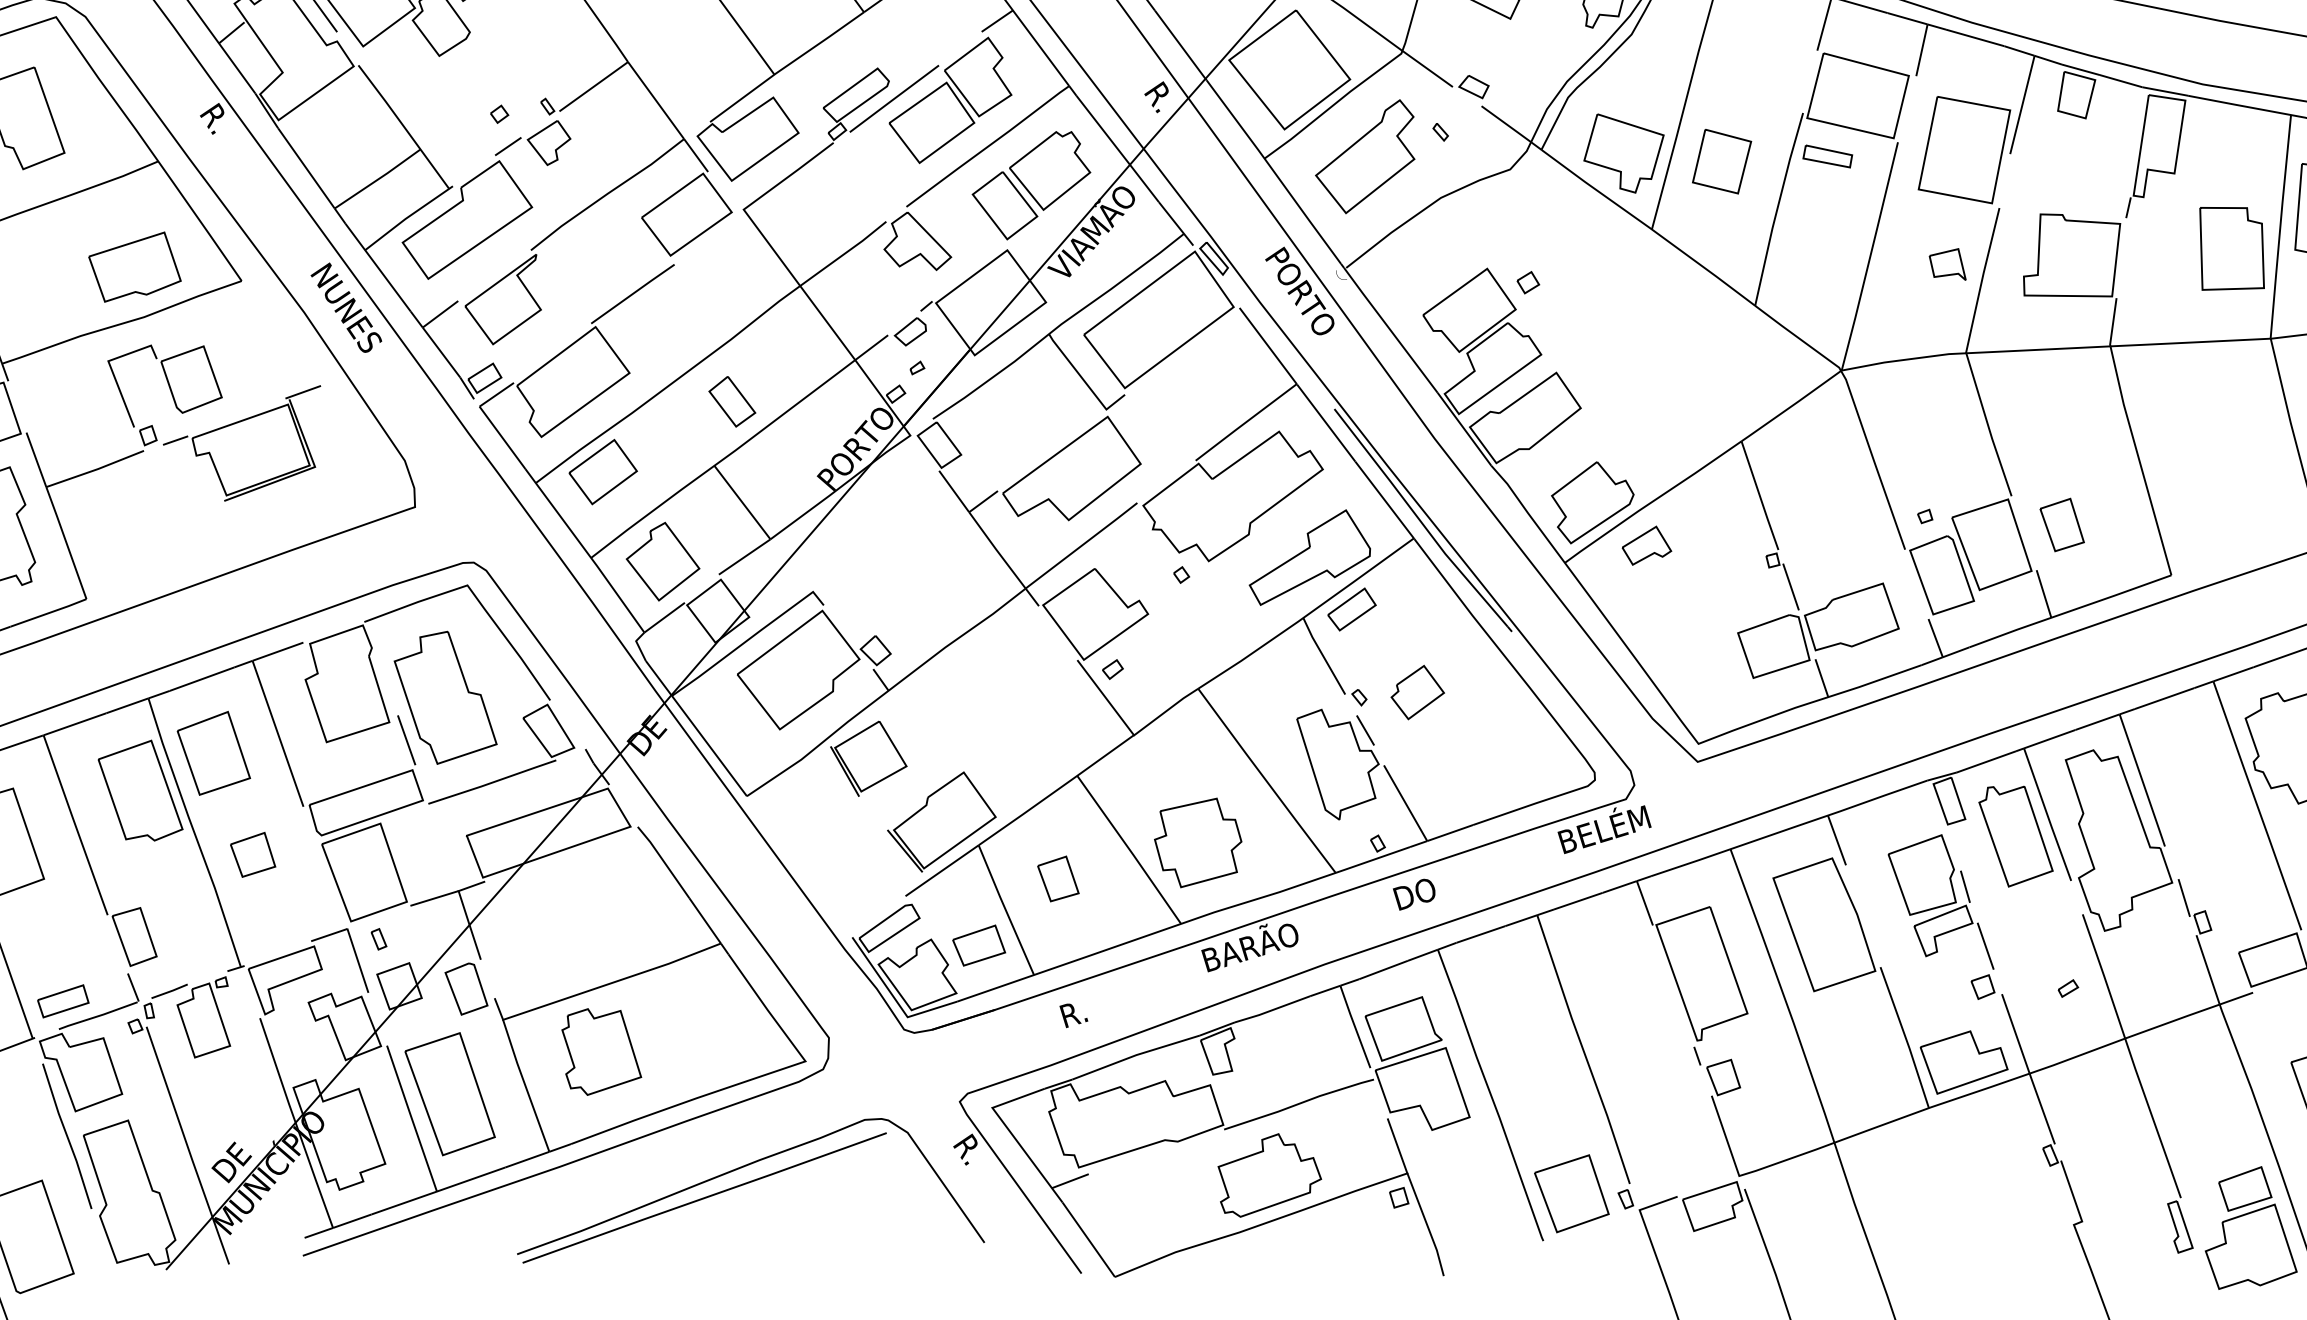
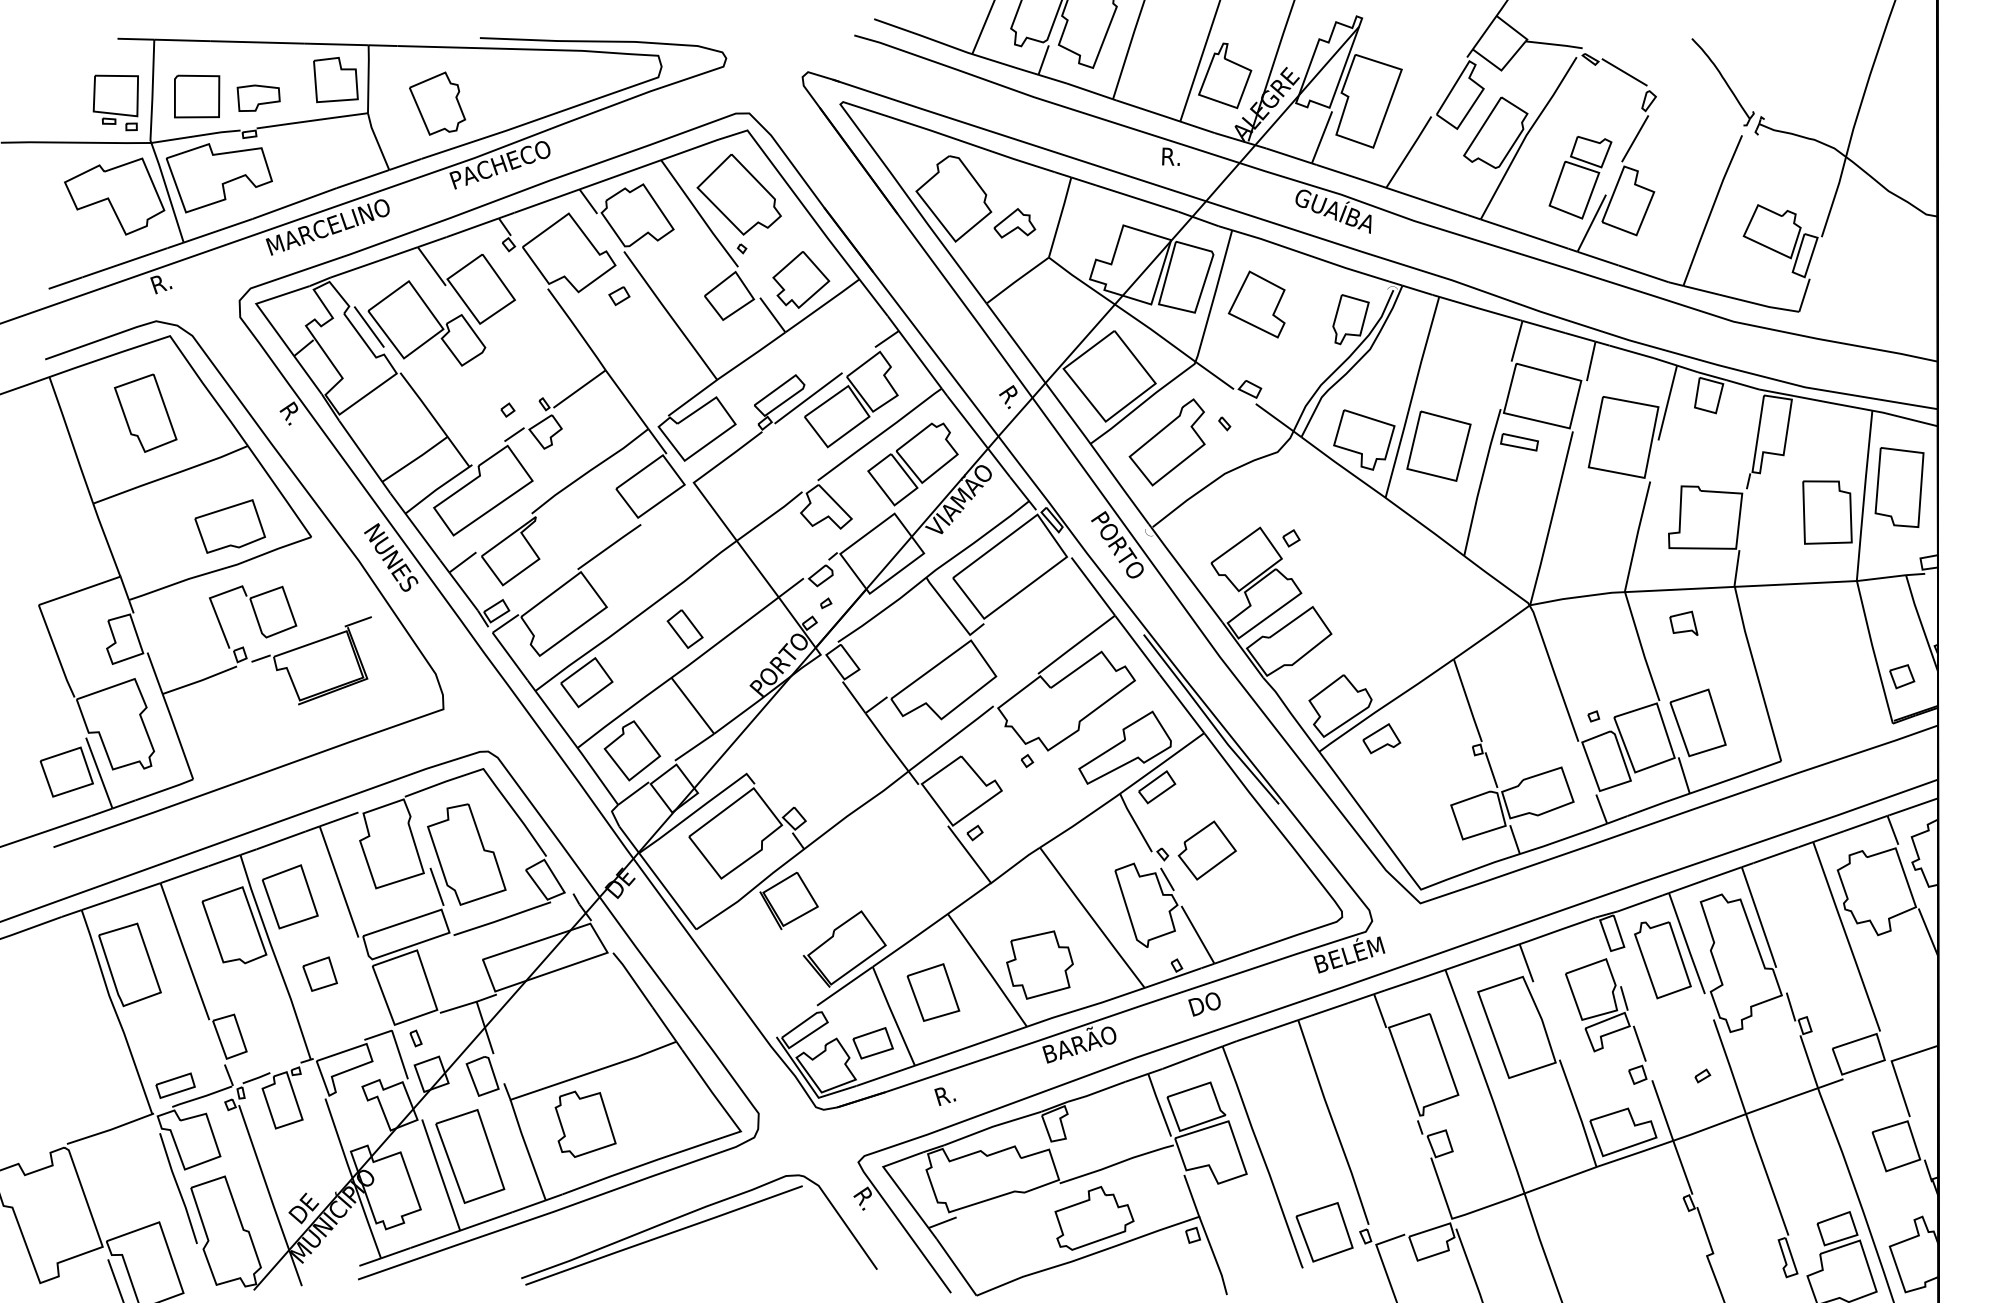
part: (1721, 160) -> (1438, 445), size x1.43
part: (1947, 263) -> (1683, 622), moved
part: (2061, 524) -> (1697, 722), size x1.67
part: (1416, 692) -> (1206, 850), size x1.43
part: (1058, 878) -> (933, 992), size x1.67

